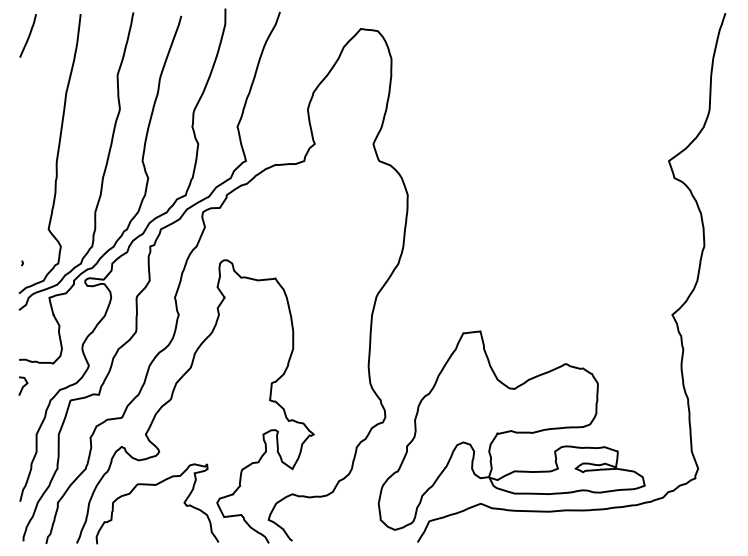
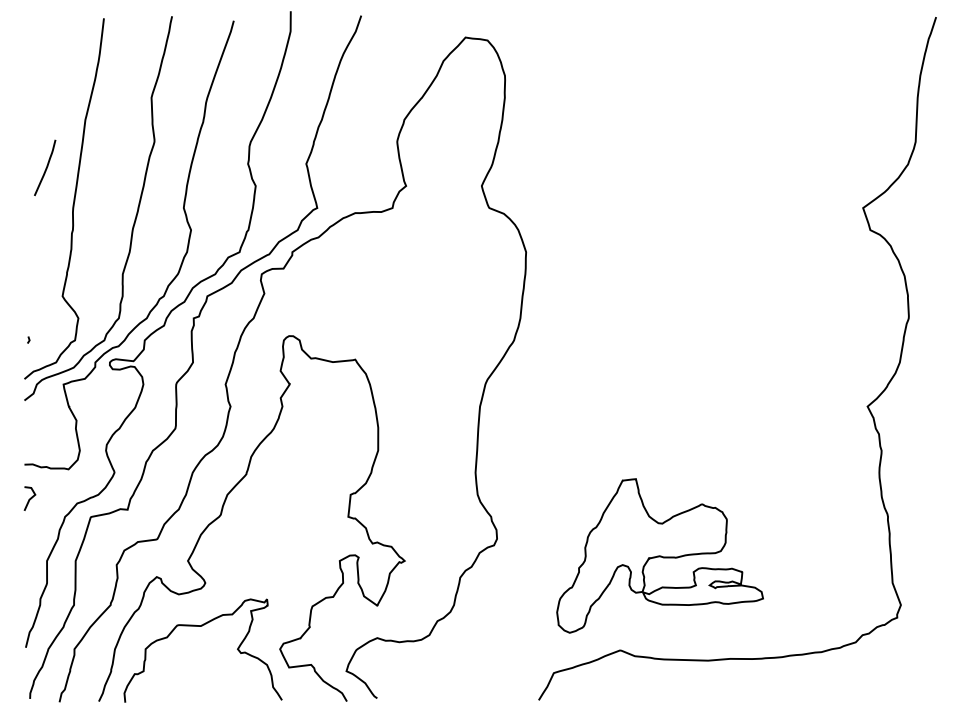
curve: (28, 35) -> (45, 167), moved
part: (511, 430) -> (659, 555), size x0.6

